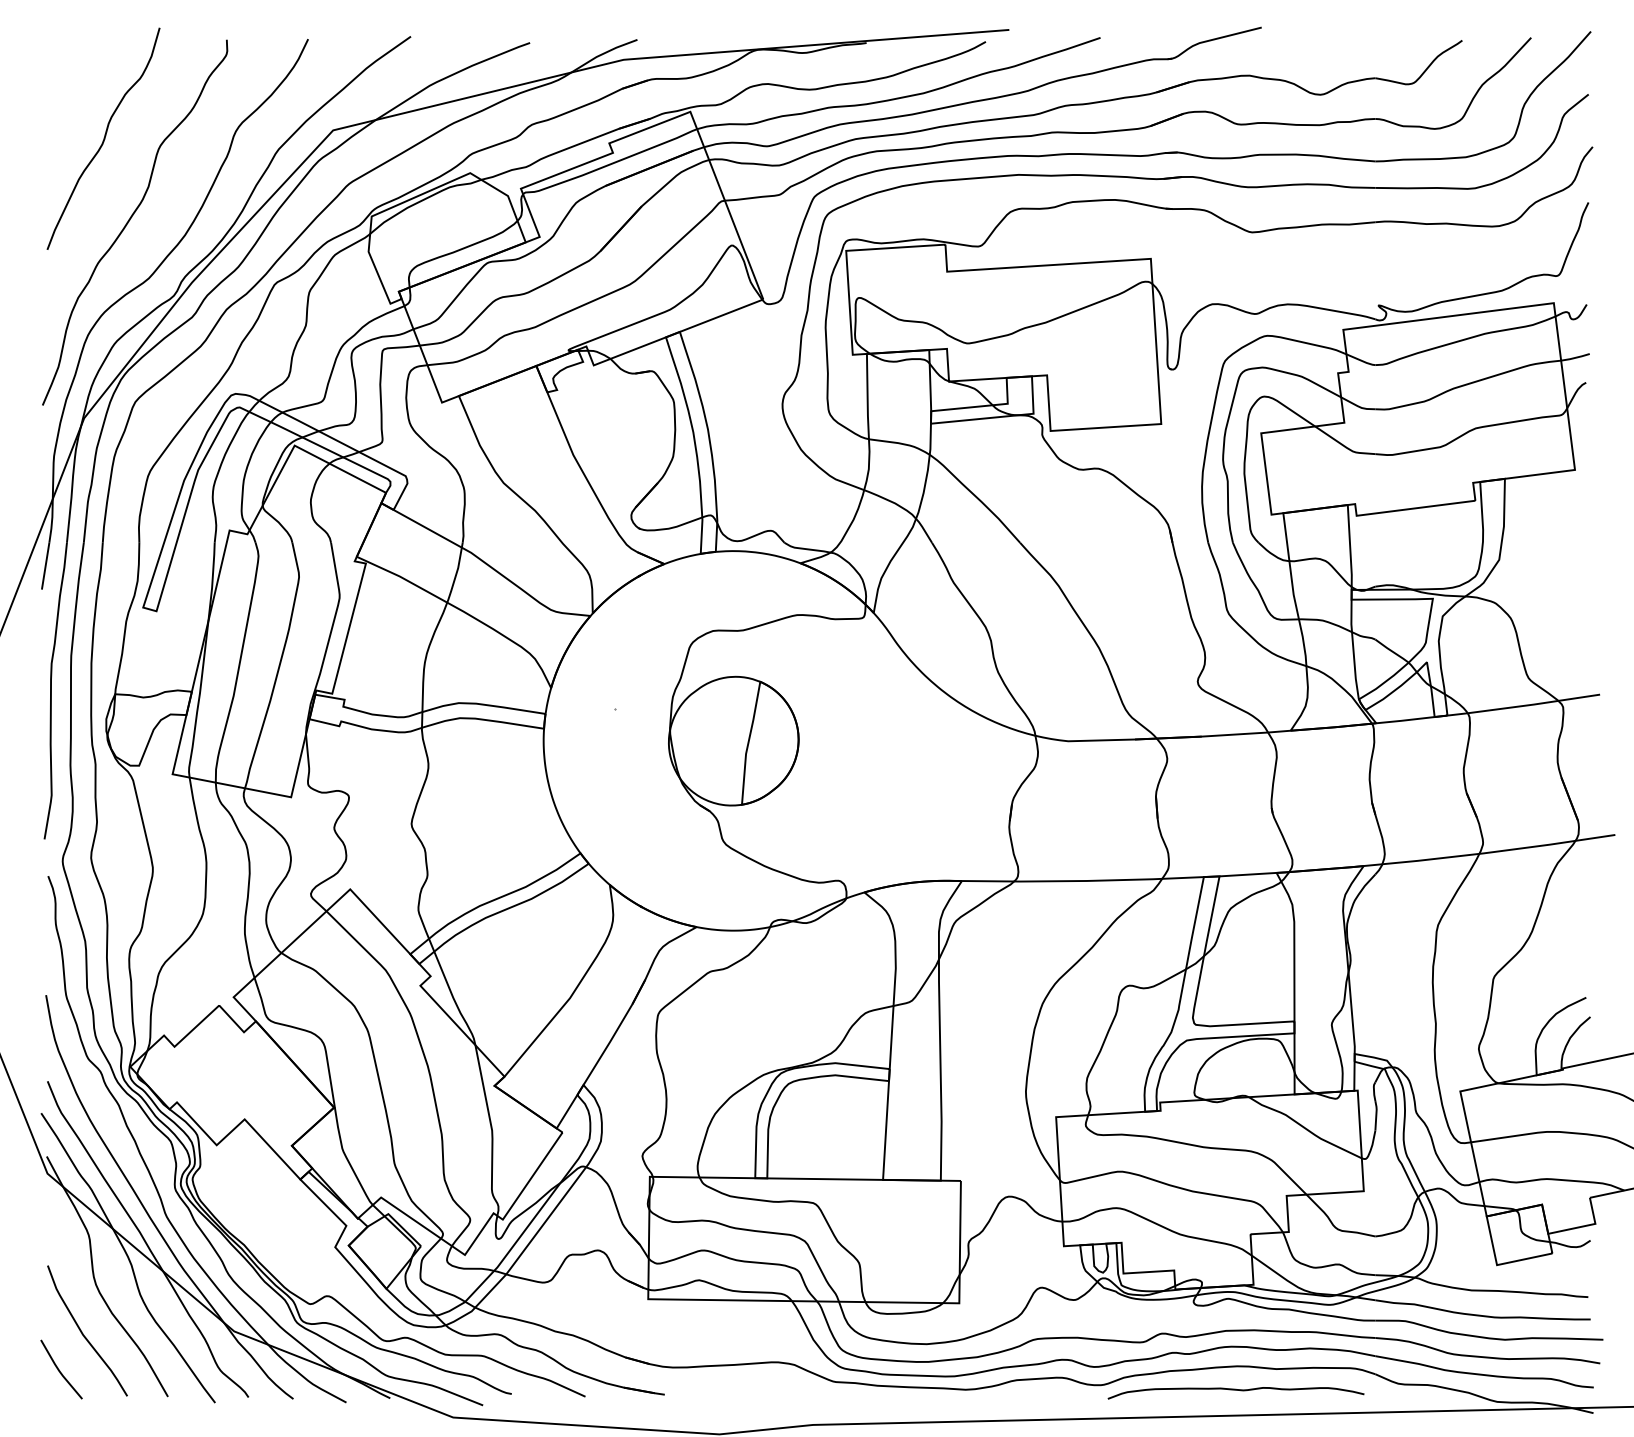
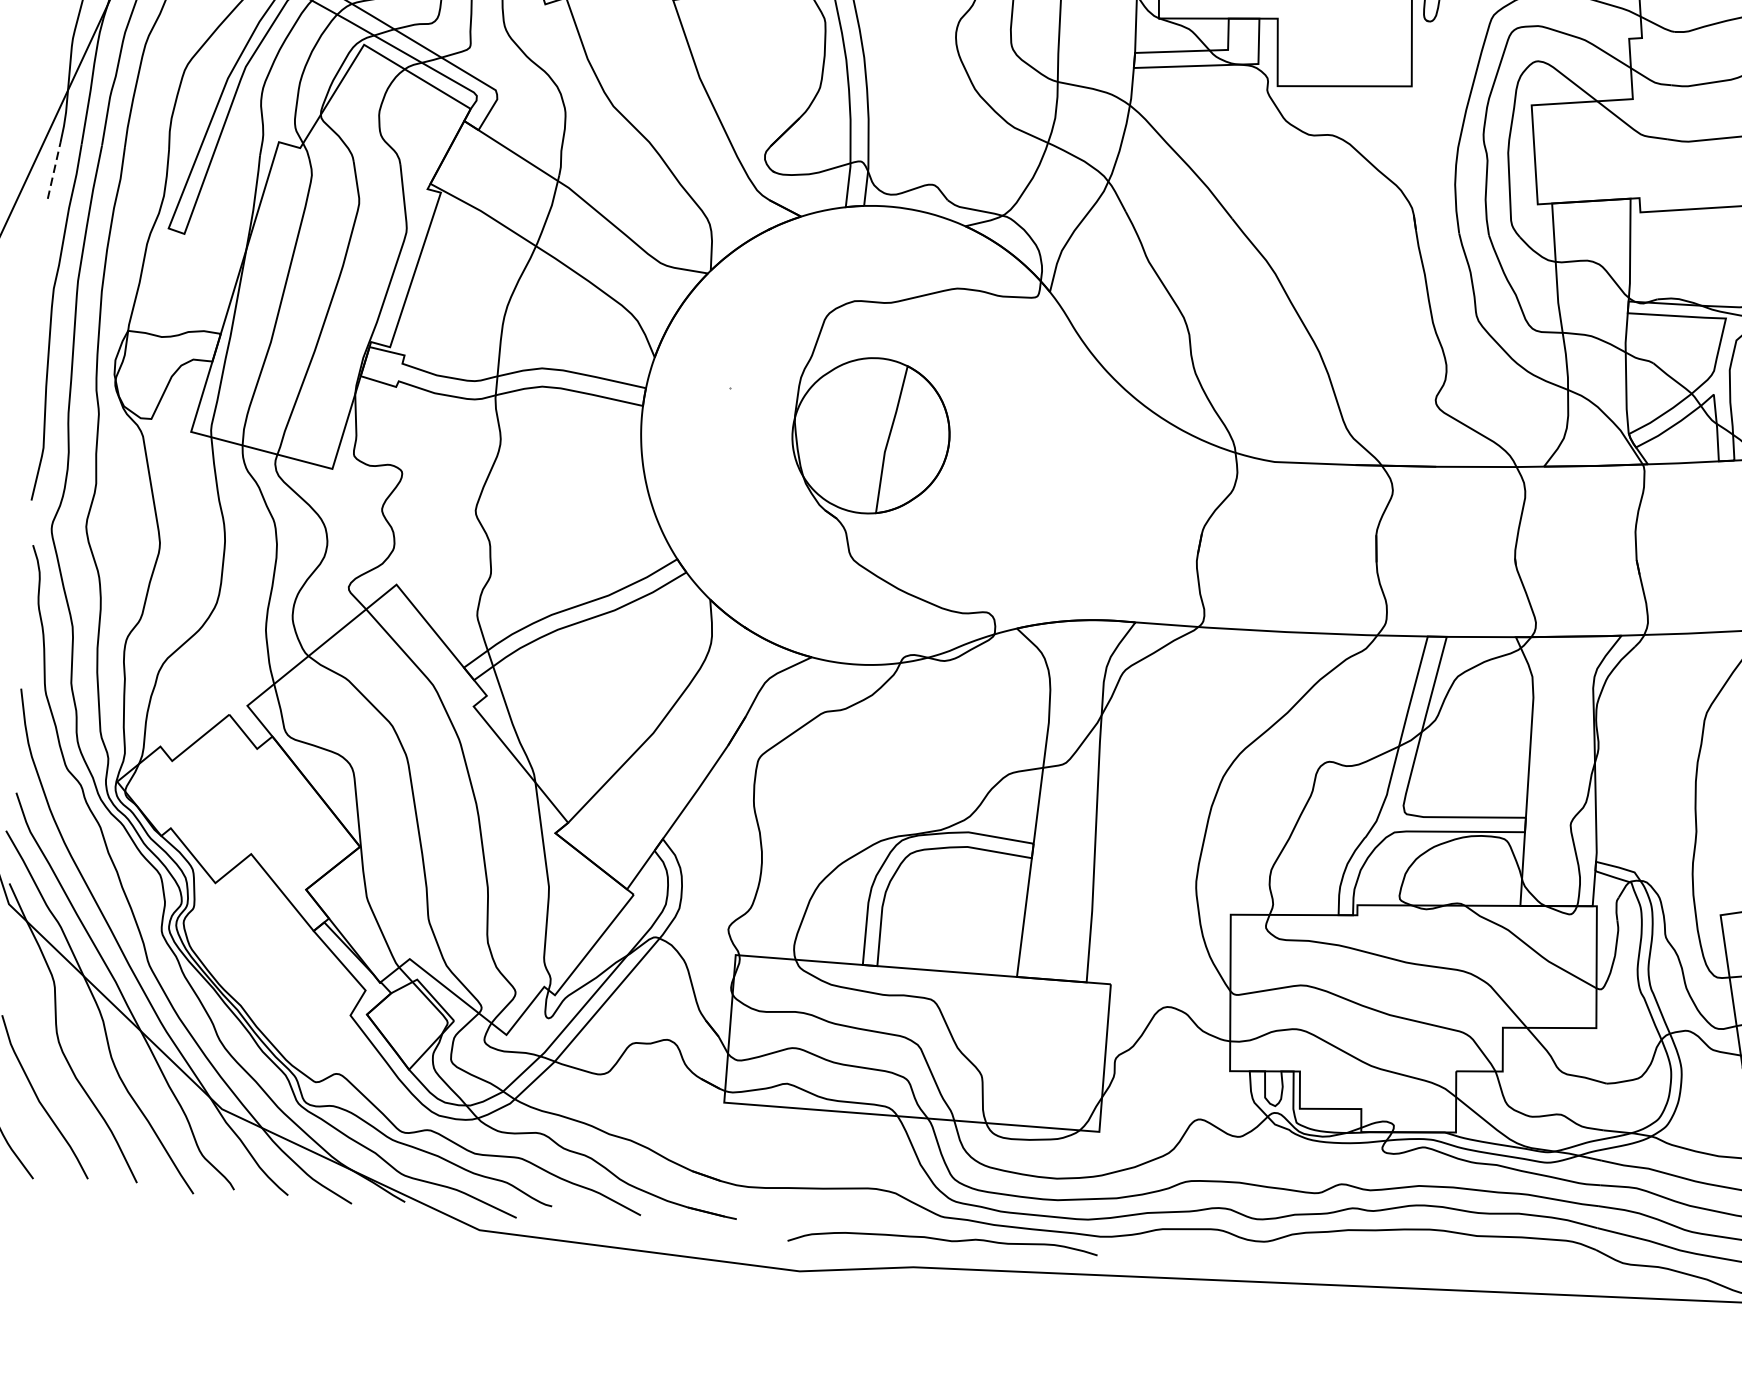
line: (45, 566) -> (53, 171), solid -> dashed
curve: (1235, 1390) -> (942, 1240), moved

